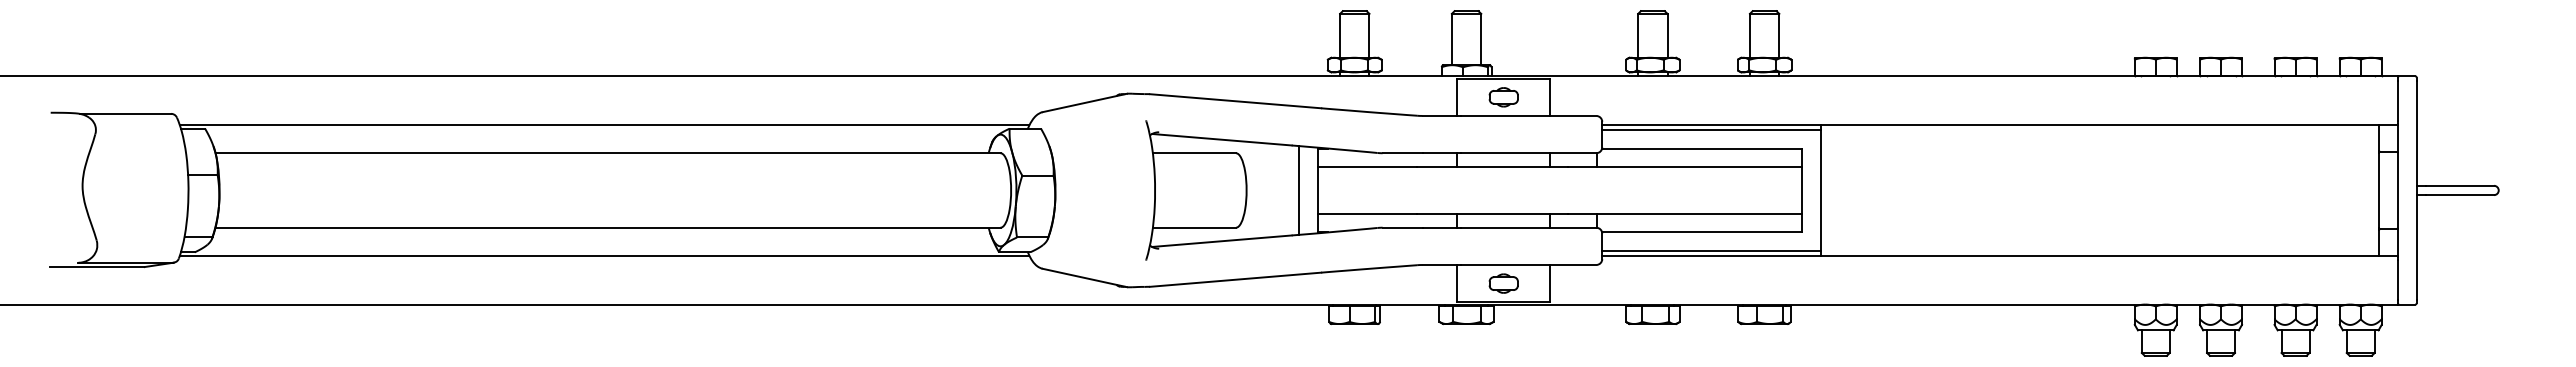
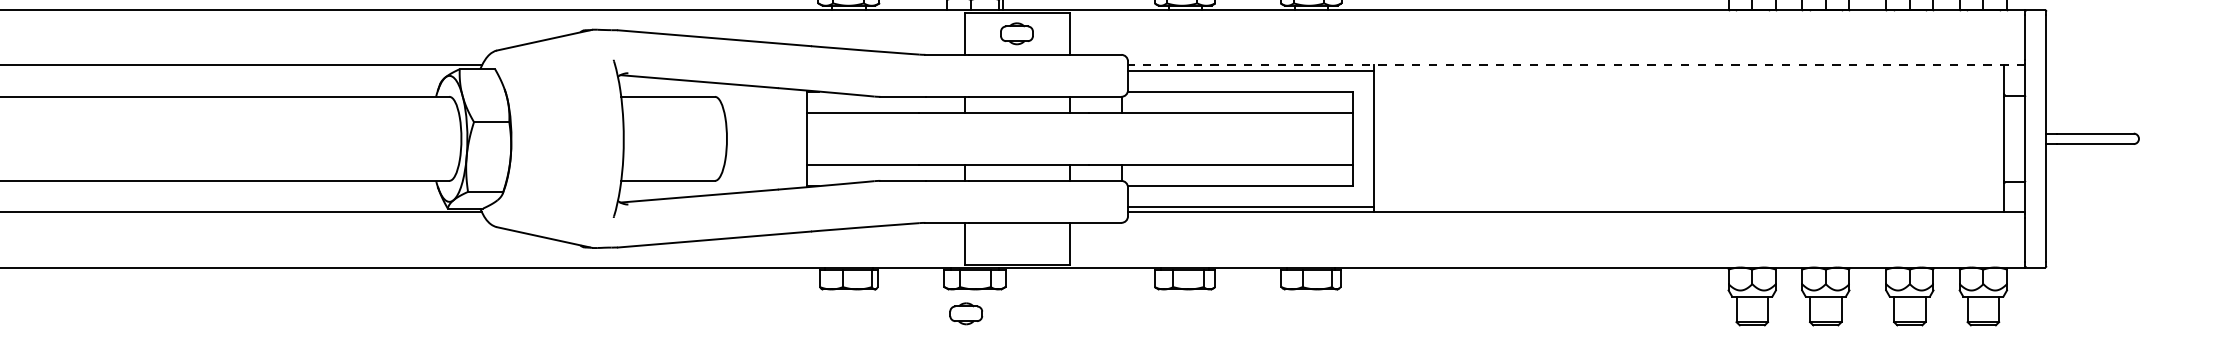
line: (2000, 125) -> (1577, 65), solid -> dashed
line: (1298, 190) -> (785, 138), removed
part: (1503, 283) -> (965, 313), moved

